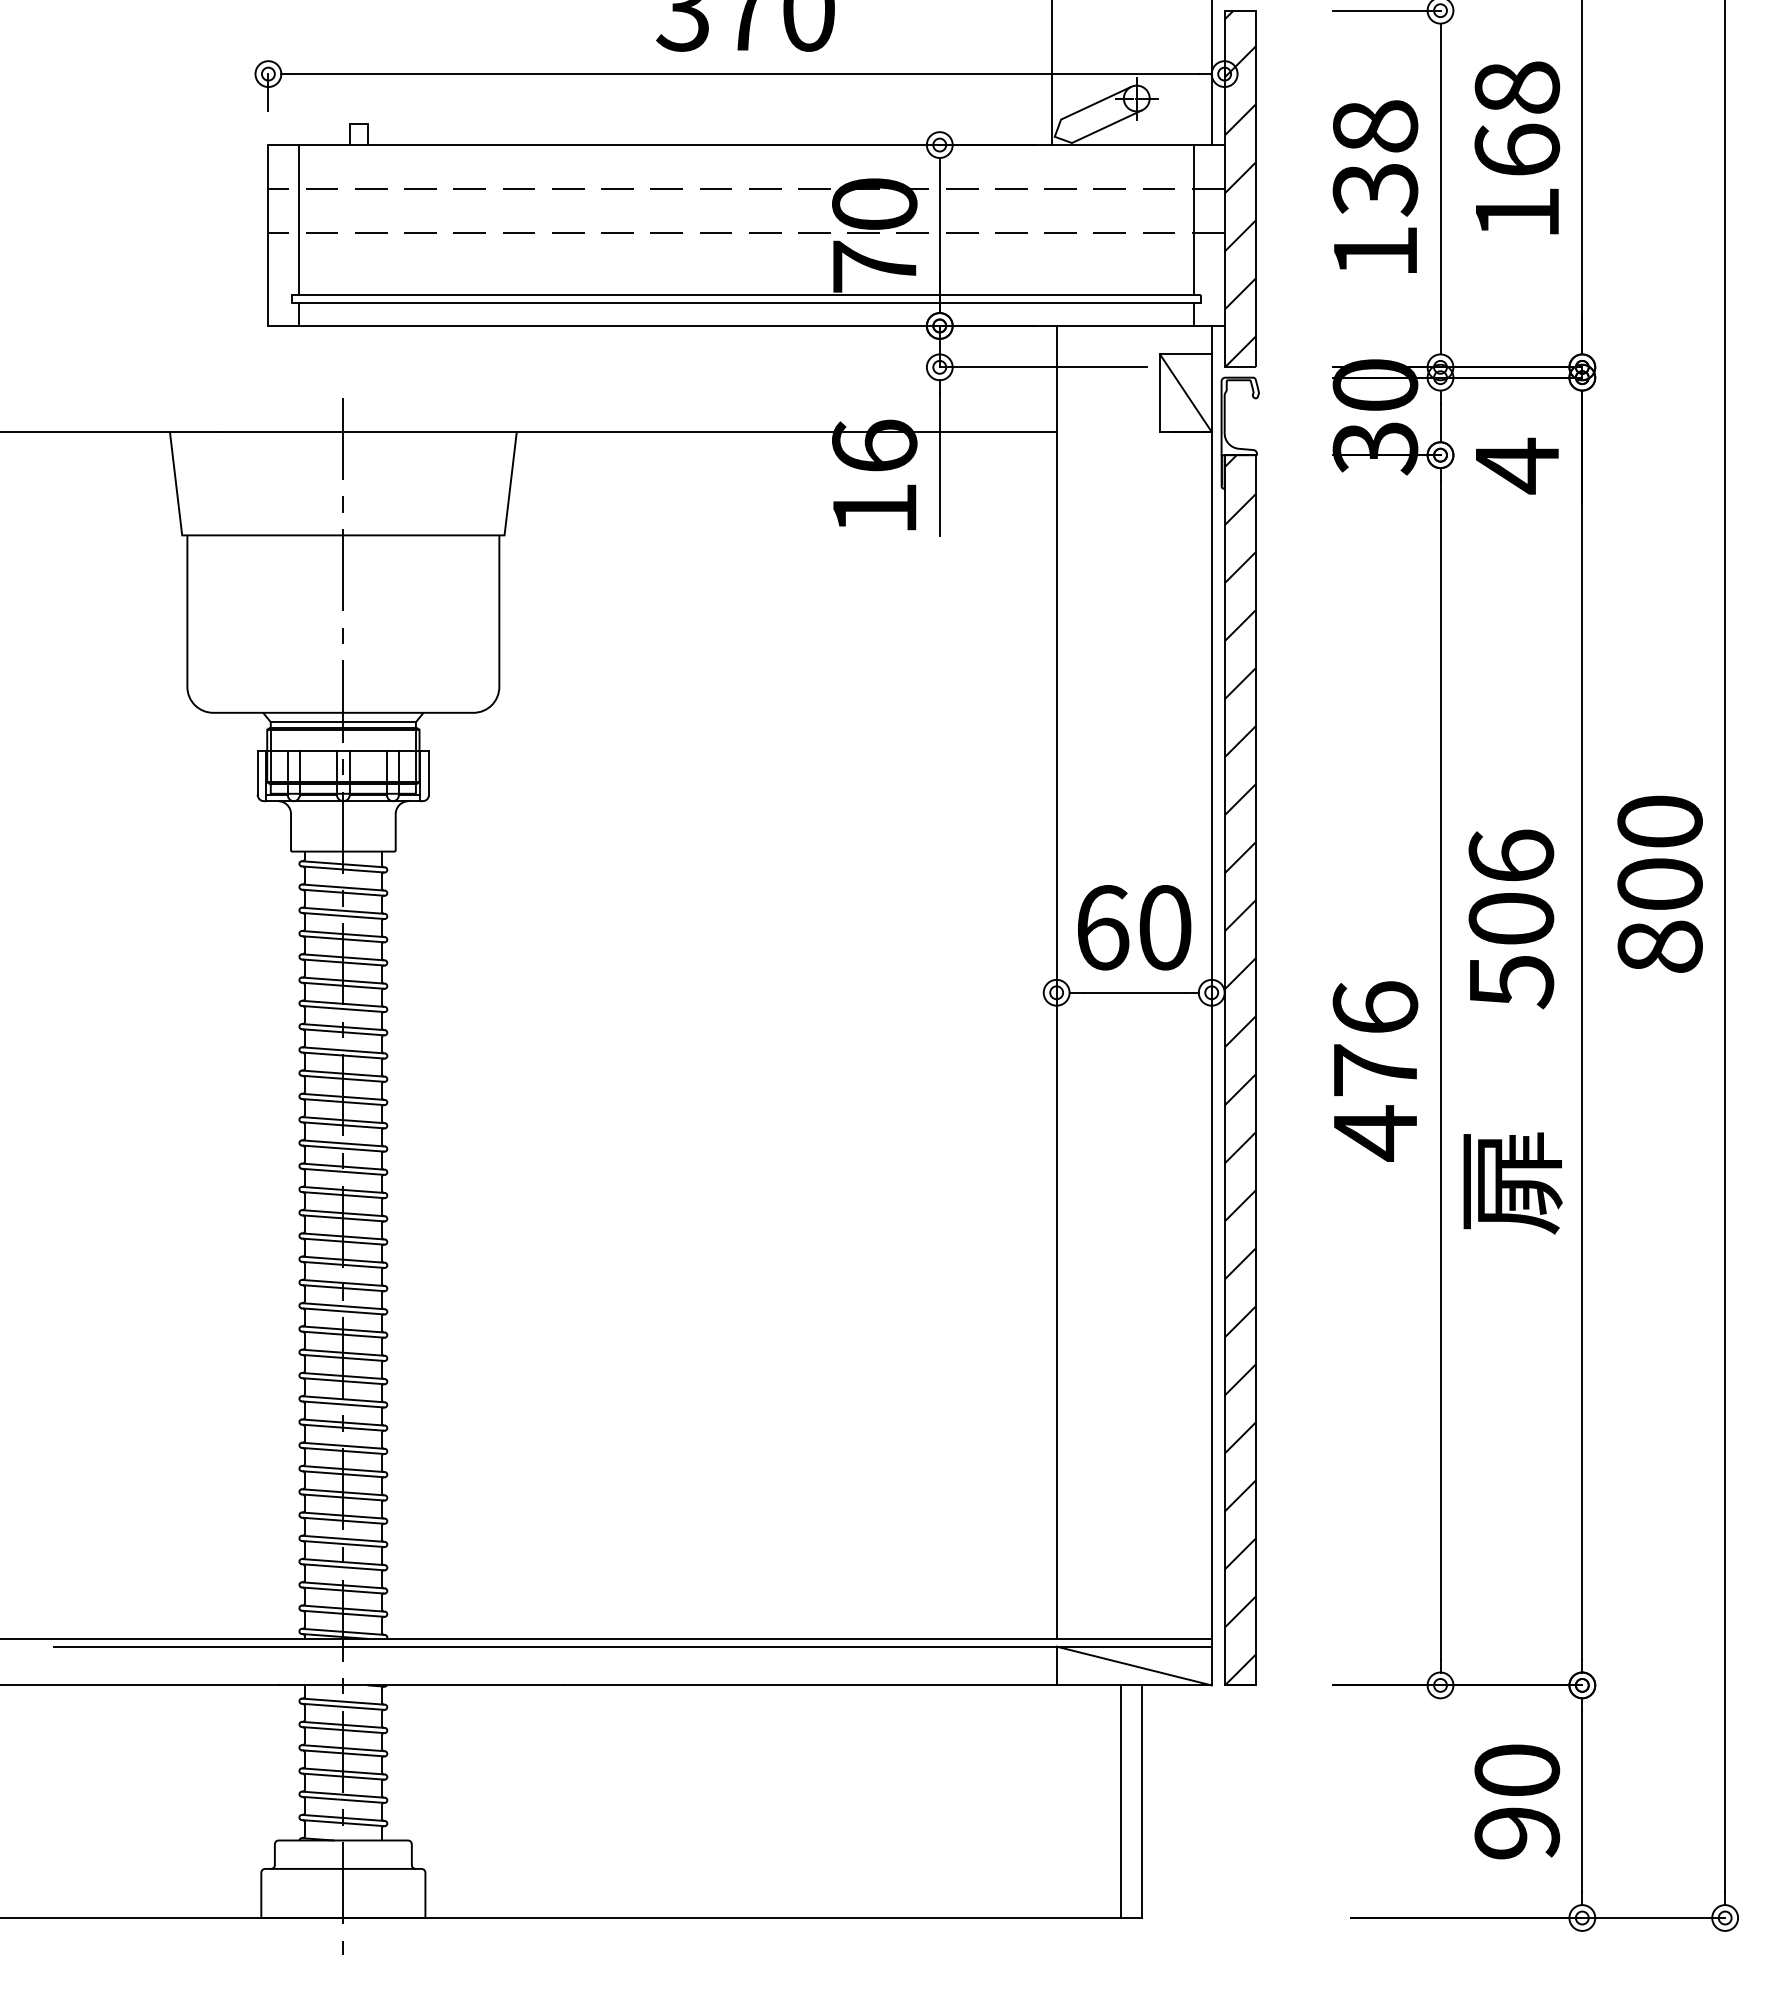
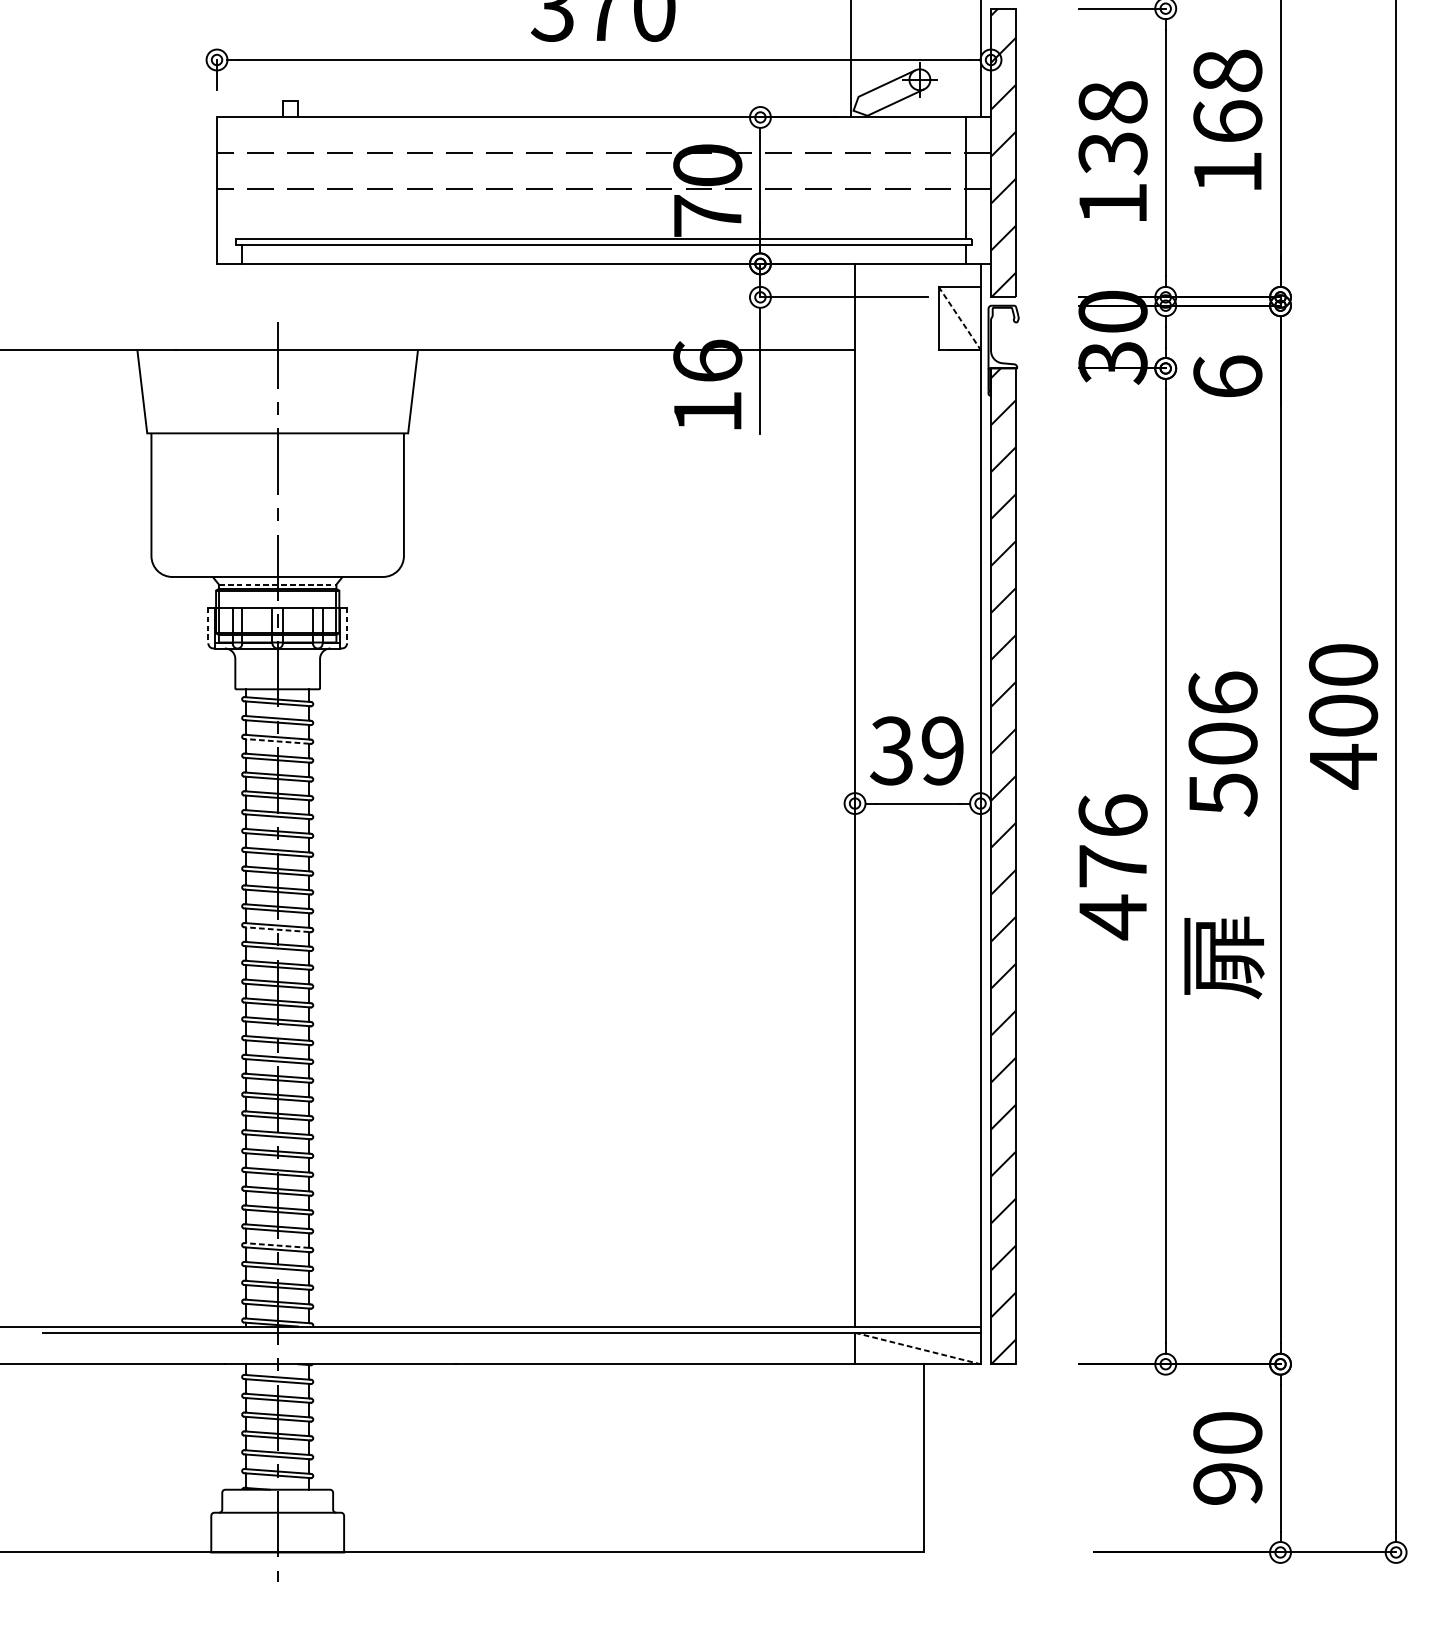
line: (299, 219) -> (242, 177), removed
line: (1185, 393) -> (959, 318), solid -> dashed
text: (1517, 465) -> (1228, 376), 4 -> 6
line: (343, 722) -> (277, 584), solid -> dashed
line: (257, 772) -> (208, 625), solid -> dashed
line: (429, 772) -> (347, 625), solid -> dashed
line: (343, 915) -> (277, 741), solid -> dashed
text: (1133, 927) -> (917, 750), 60 -> 39
text: (1659, 947) -> (1342, 766), 800 -> 400
line: (343, 1148) -> (277, 929), solid -> dashed
line: (343, 1538) -> (277, 1245), solid -> dashed
line: (1134, 1666) -> (918, 1348), solid -> dashed
line: (1121, 1801) -> (907, 1458), removed

